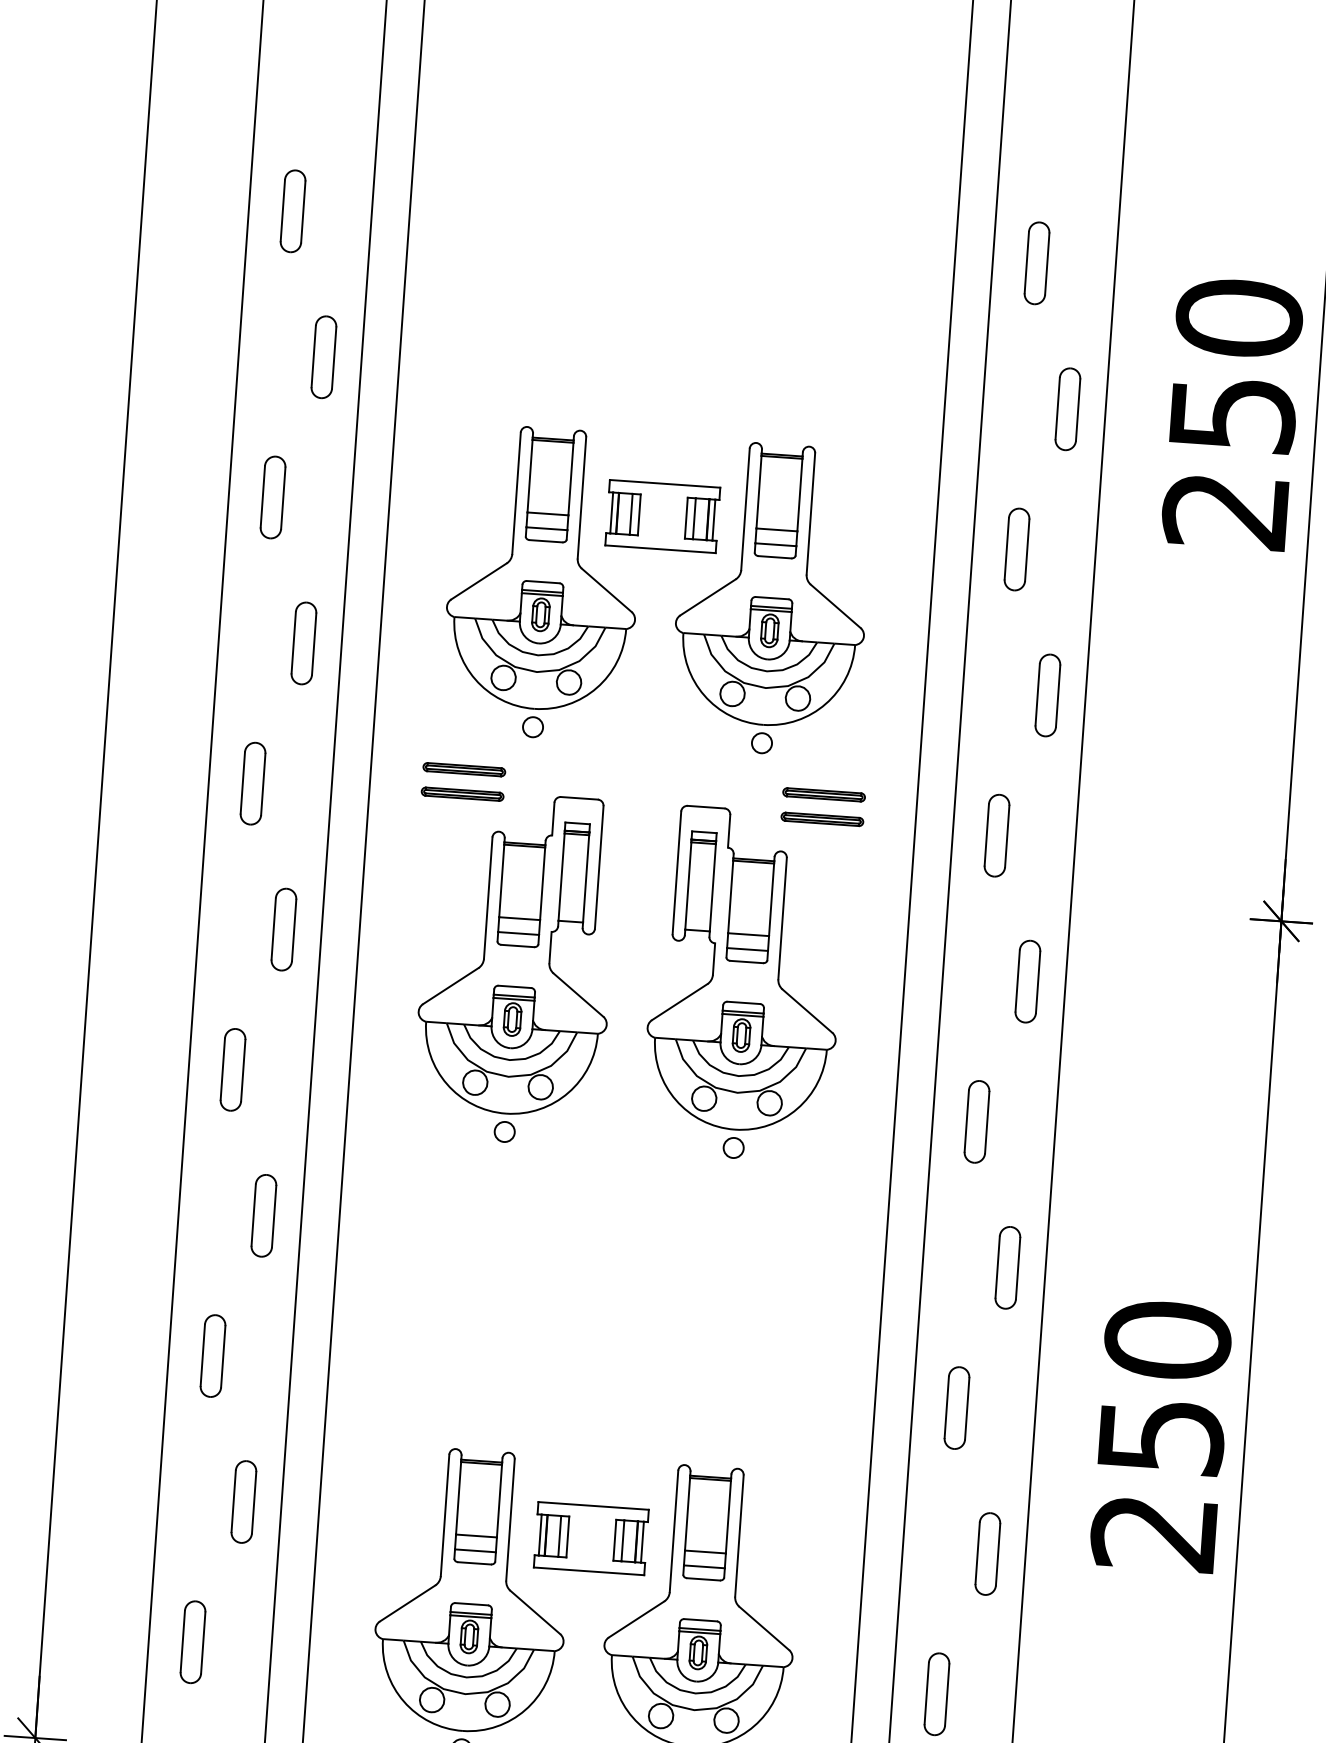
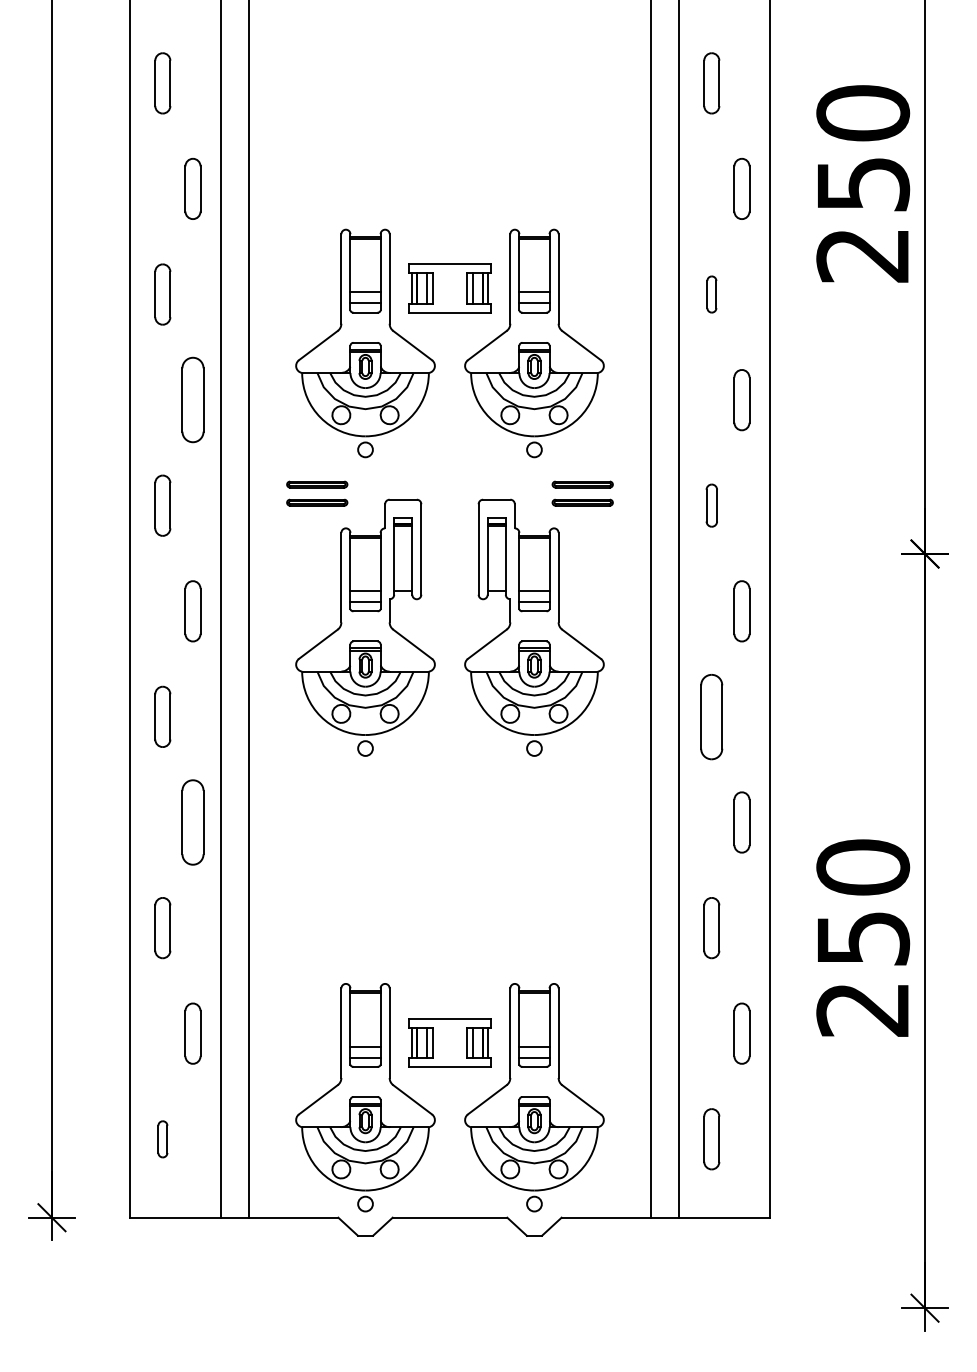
part: (1016, 549) -> (711, 294), size x0.6
part: (303, 643) -> (192, 400), size x1.4
part: (996, 835) -> (711, 505), size x0.7
part: (976, 1121) -> (711, 716), size x1.4
part: (263, 1215) -> (192, 822), size x1.4
part: (192, 1642) -> (162, 1139), size x0.6

